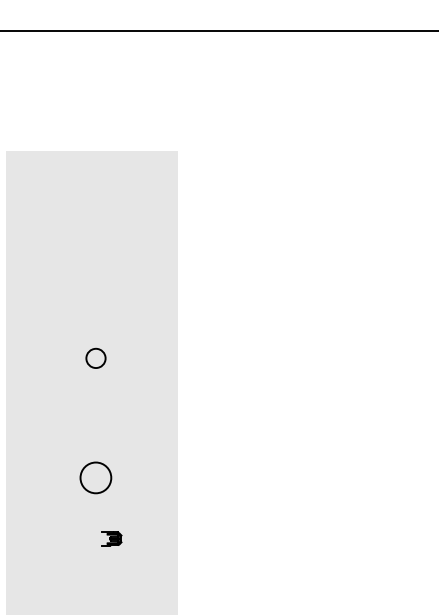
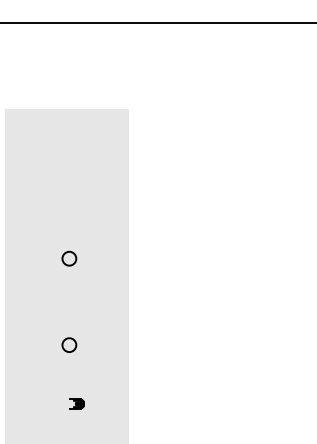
circle: (96, 478) -> (69, 345), size x0.62
part: (111, 538) -> (76, 403), moved

